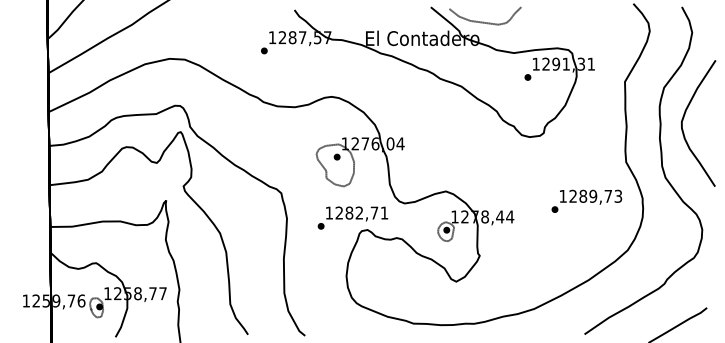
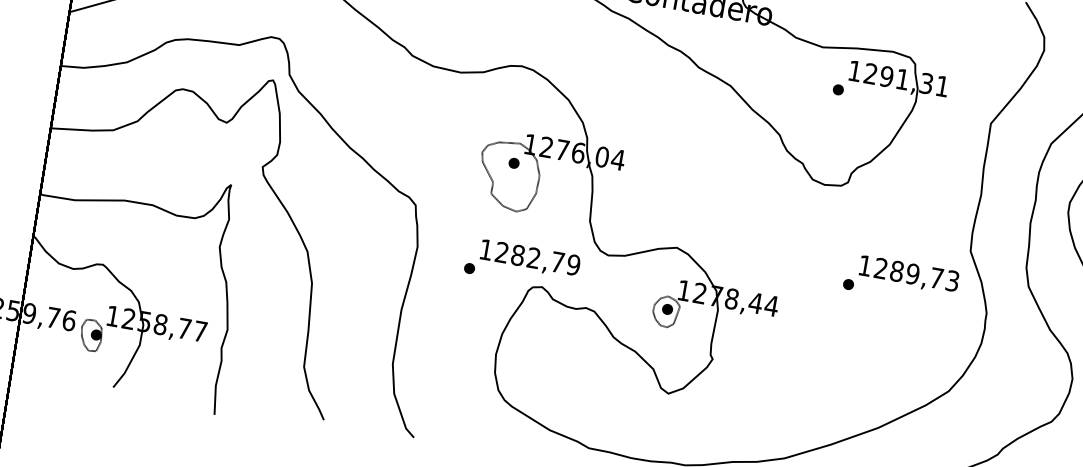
text: (586, 200) -> (900, 278), moved
text: (384, 212) -> (573, 264), 1282,71 -> 1282,79

